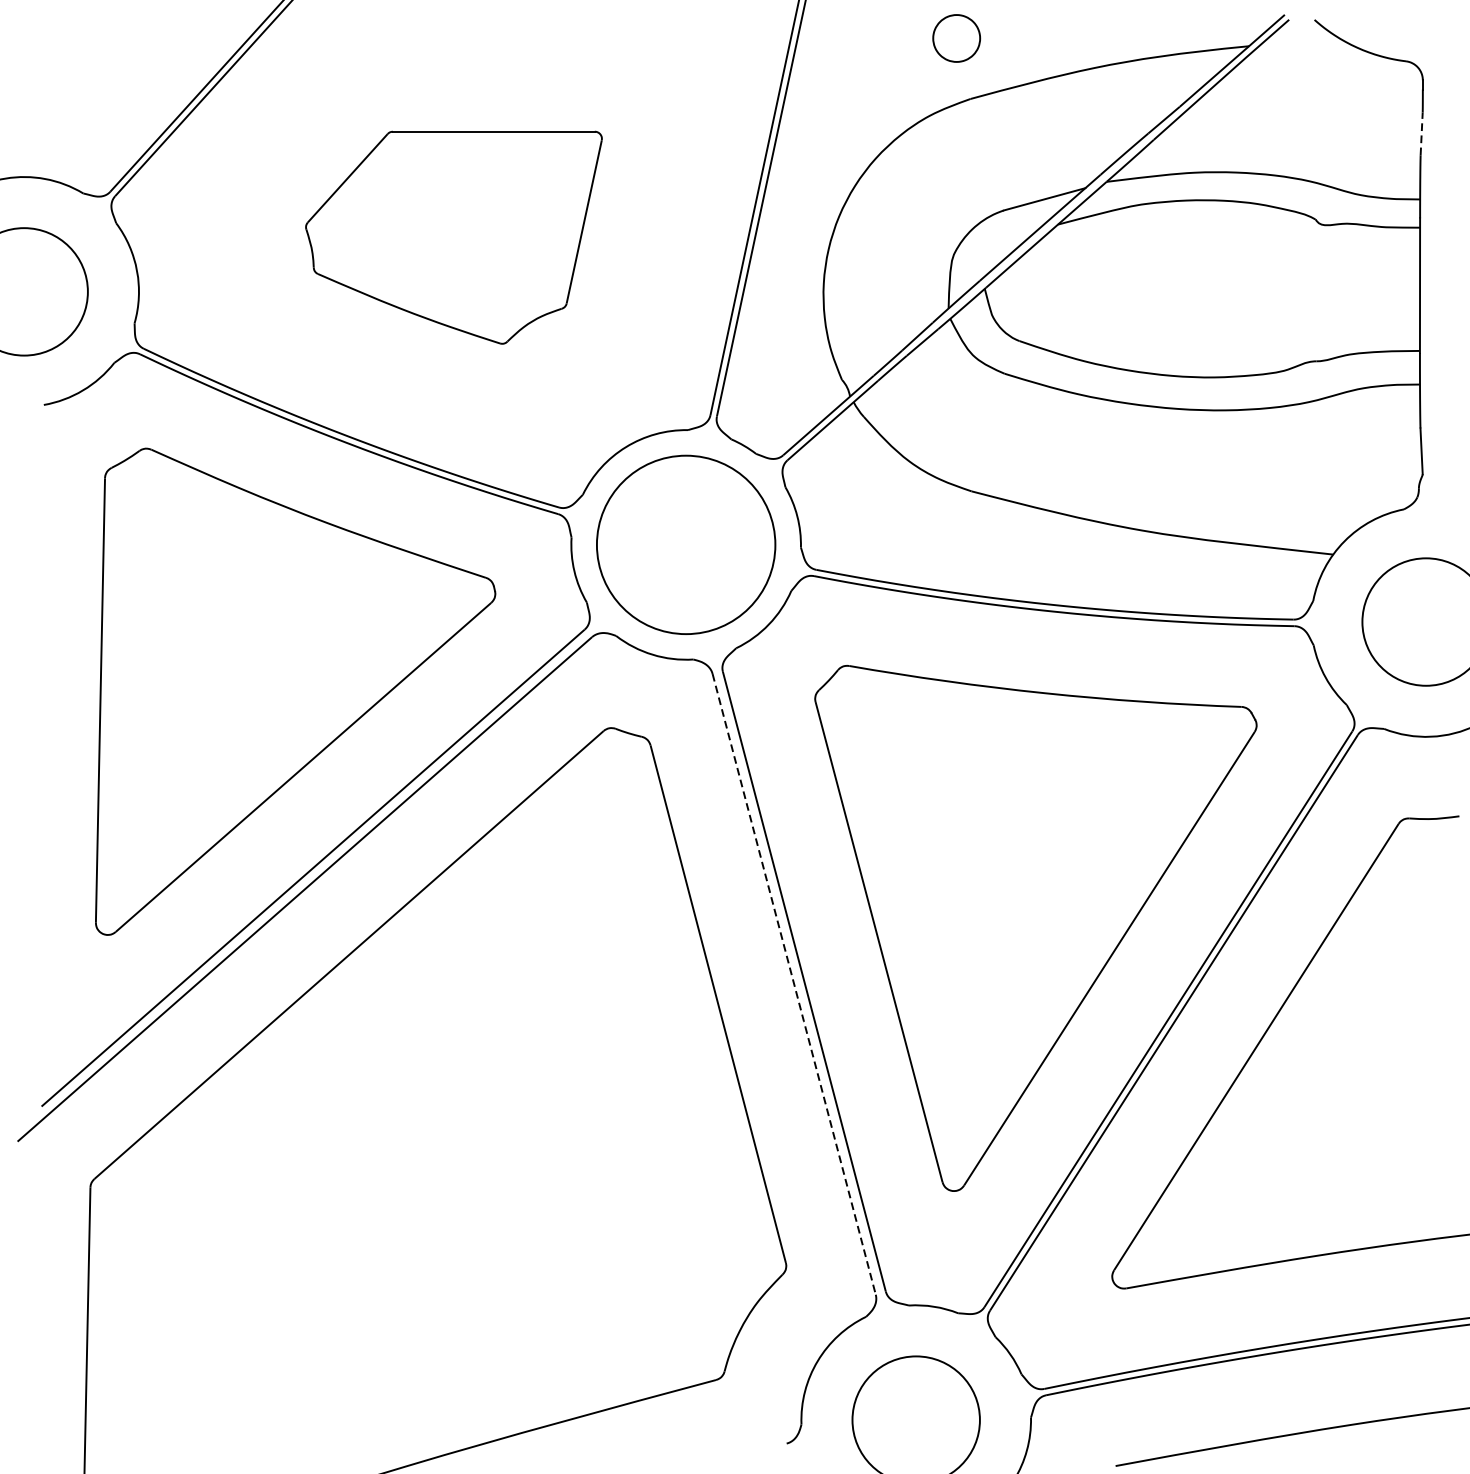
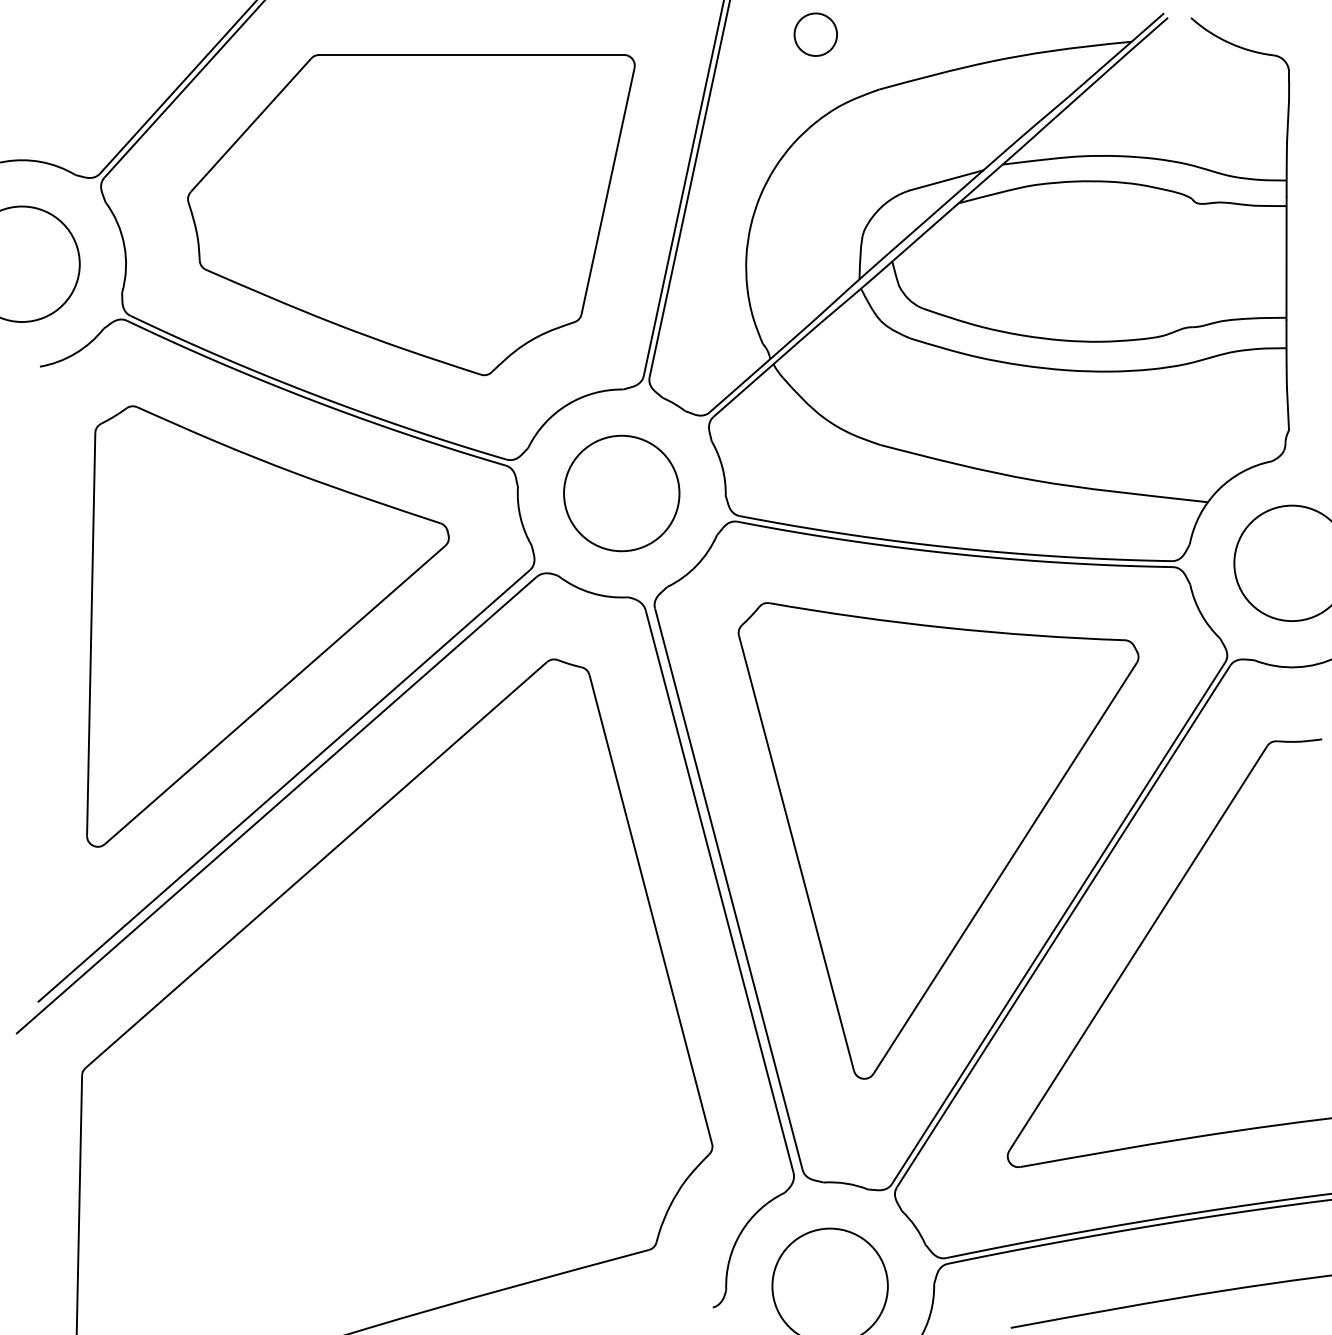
part: (956, 38) -> (815, 34), moved
line: (1422, 133) -> (1288, 120), dashed -> solid
part: (454, 238) -> (411, 215), size x1.67
circle: (685, 544) -> (621, 493), size x0.71
line: (794, 985) -> (719, 892), dashed -> solid

